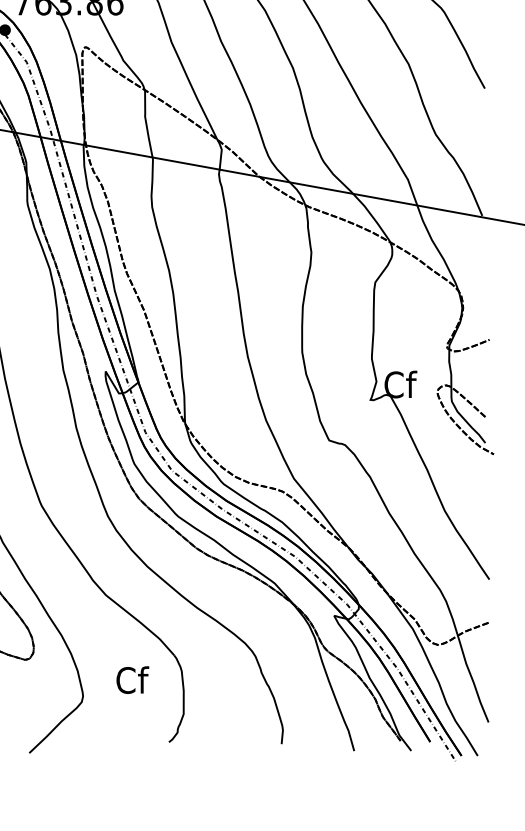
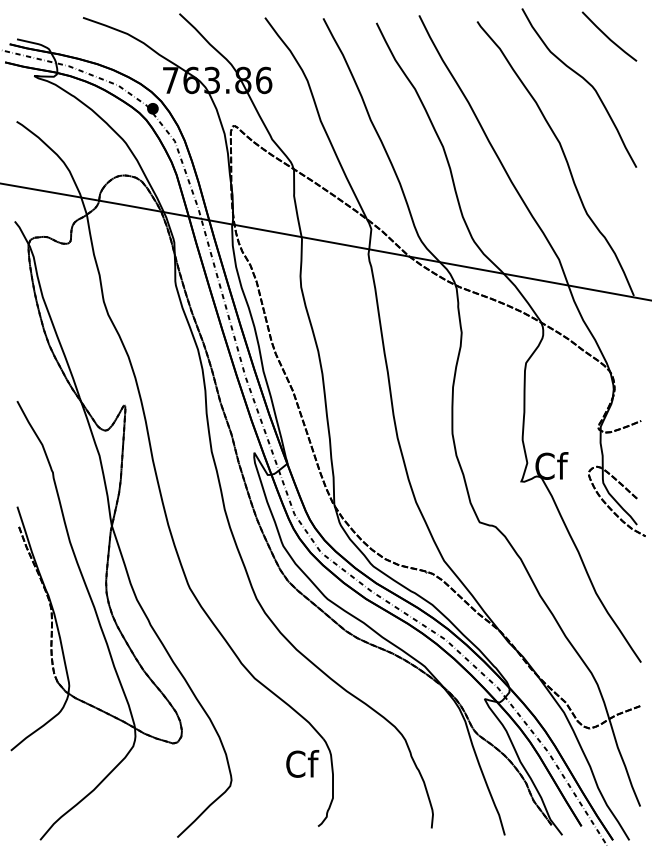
text: (132, 679) -> (302, 763), moved

